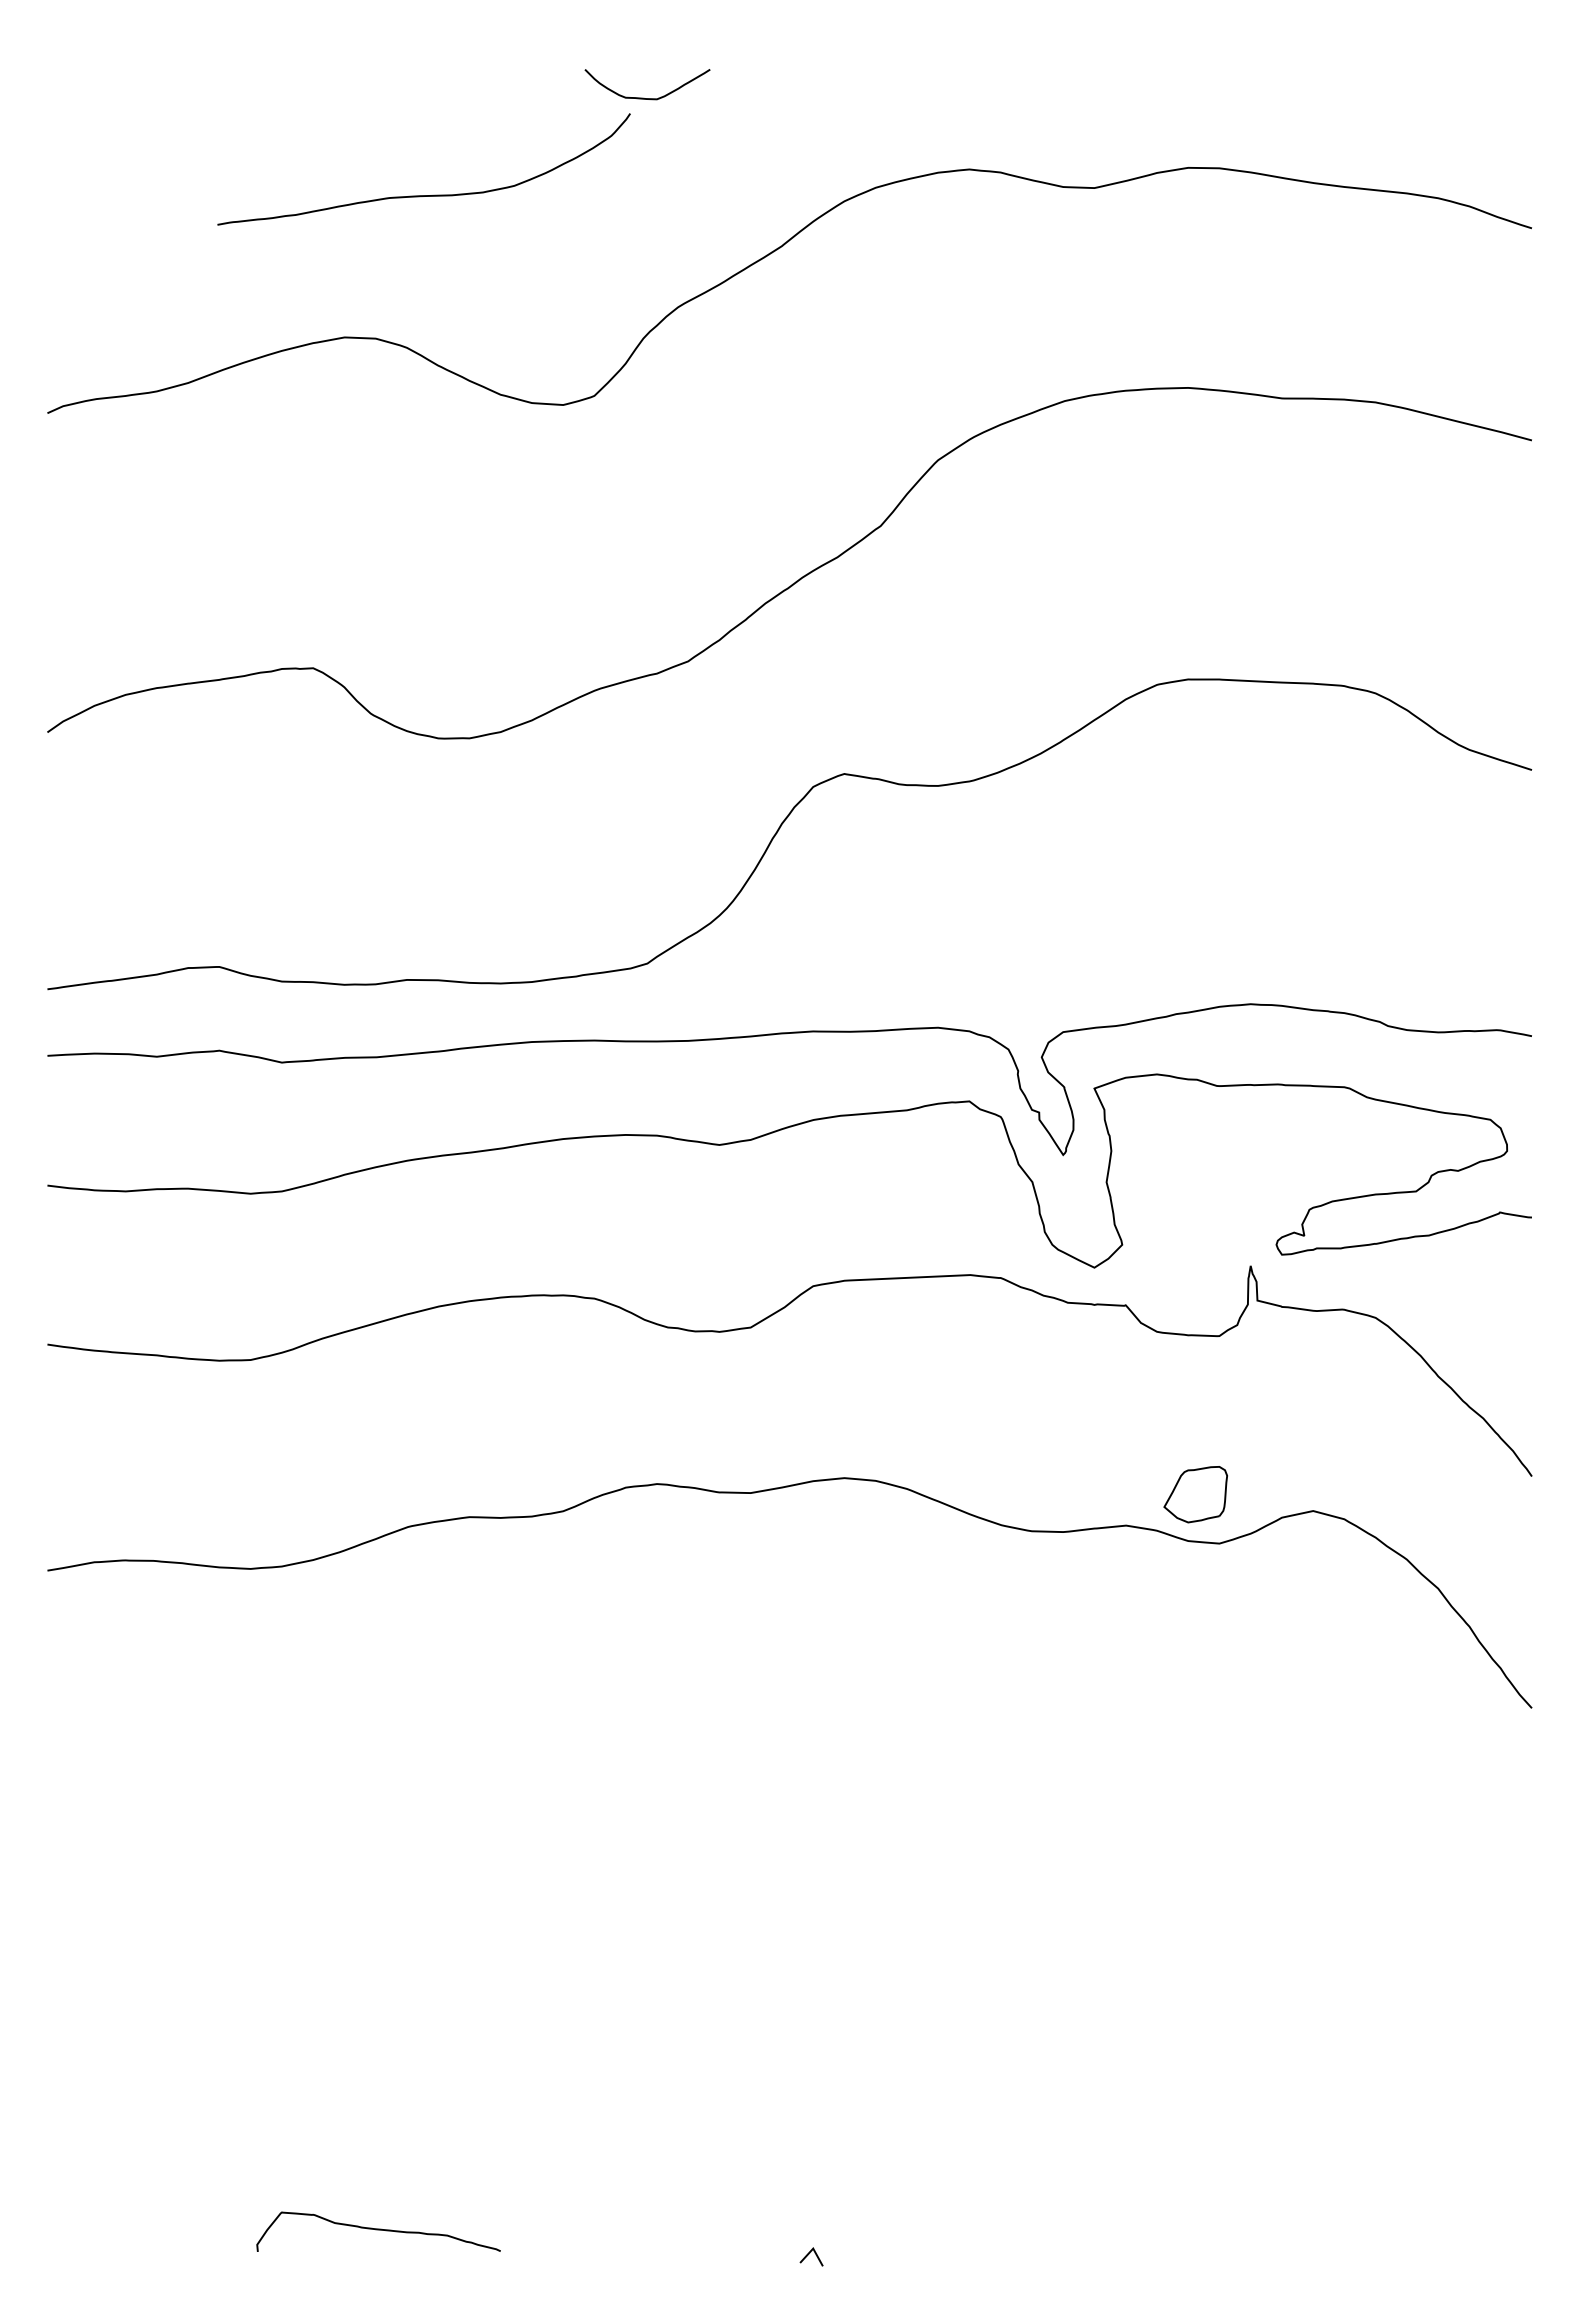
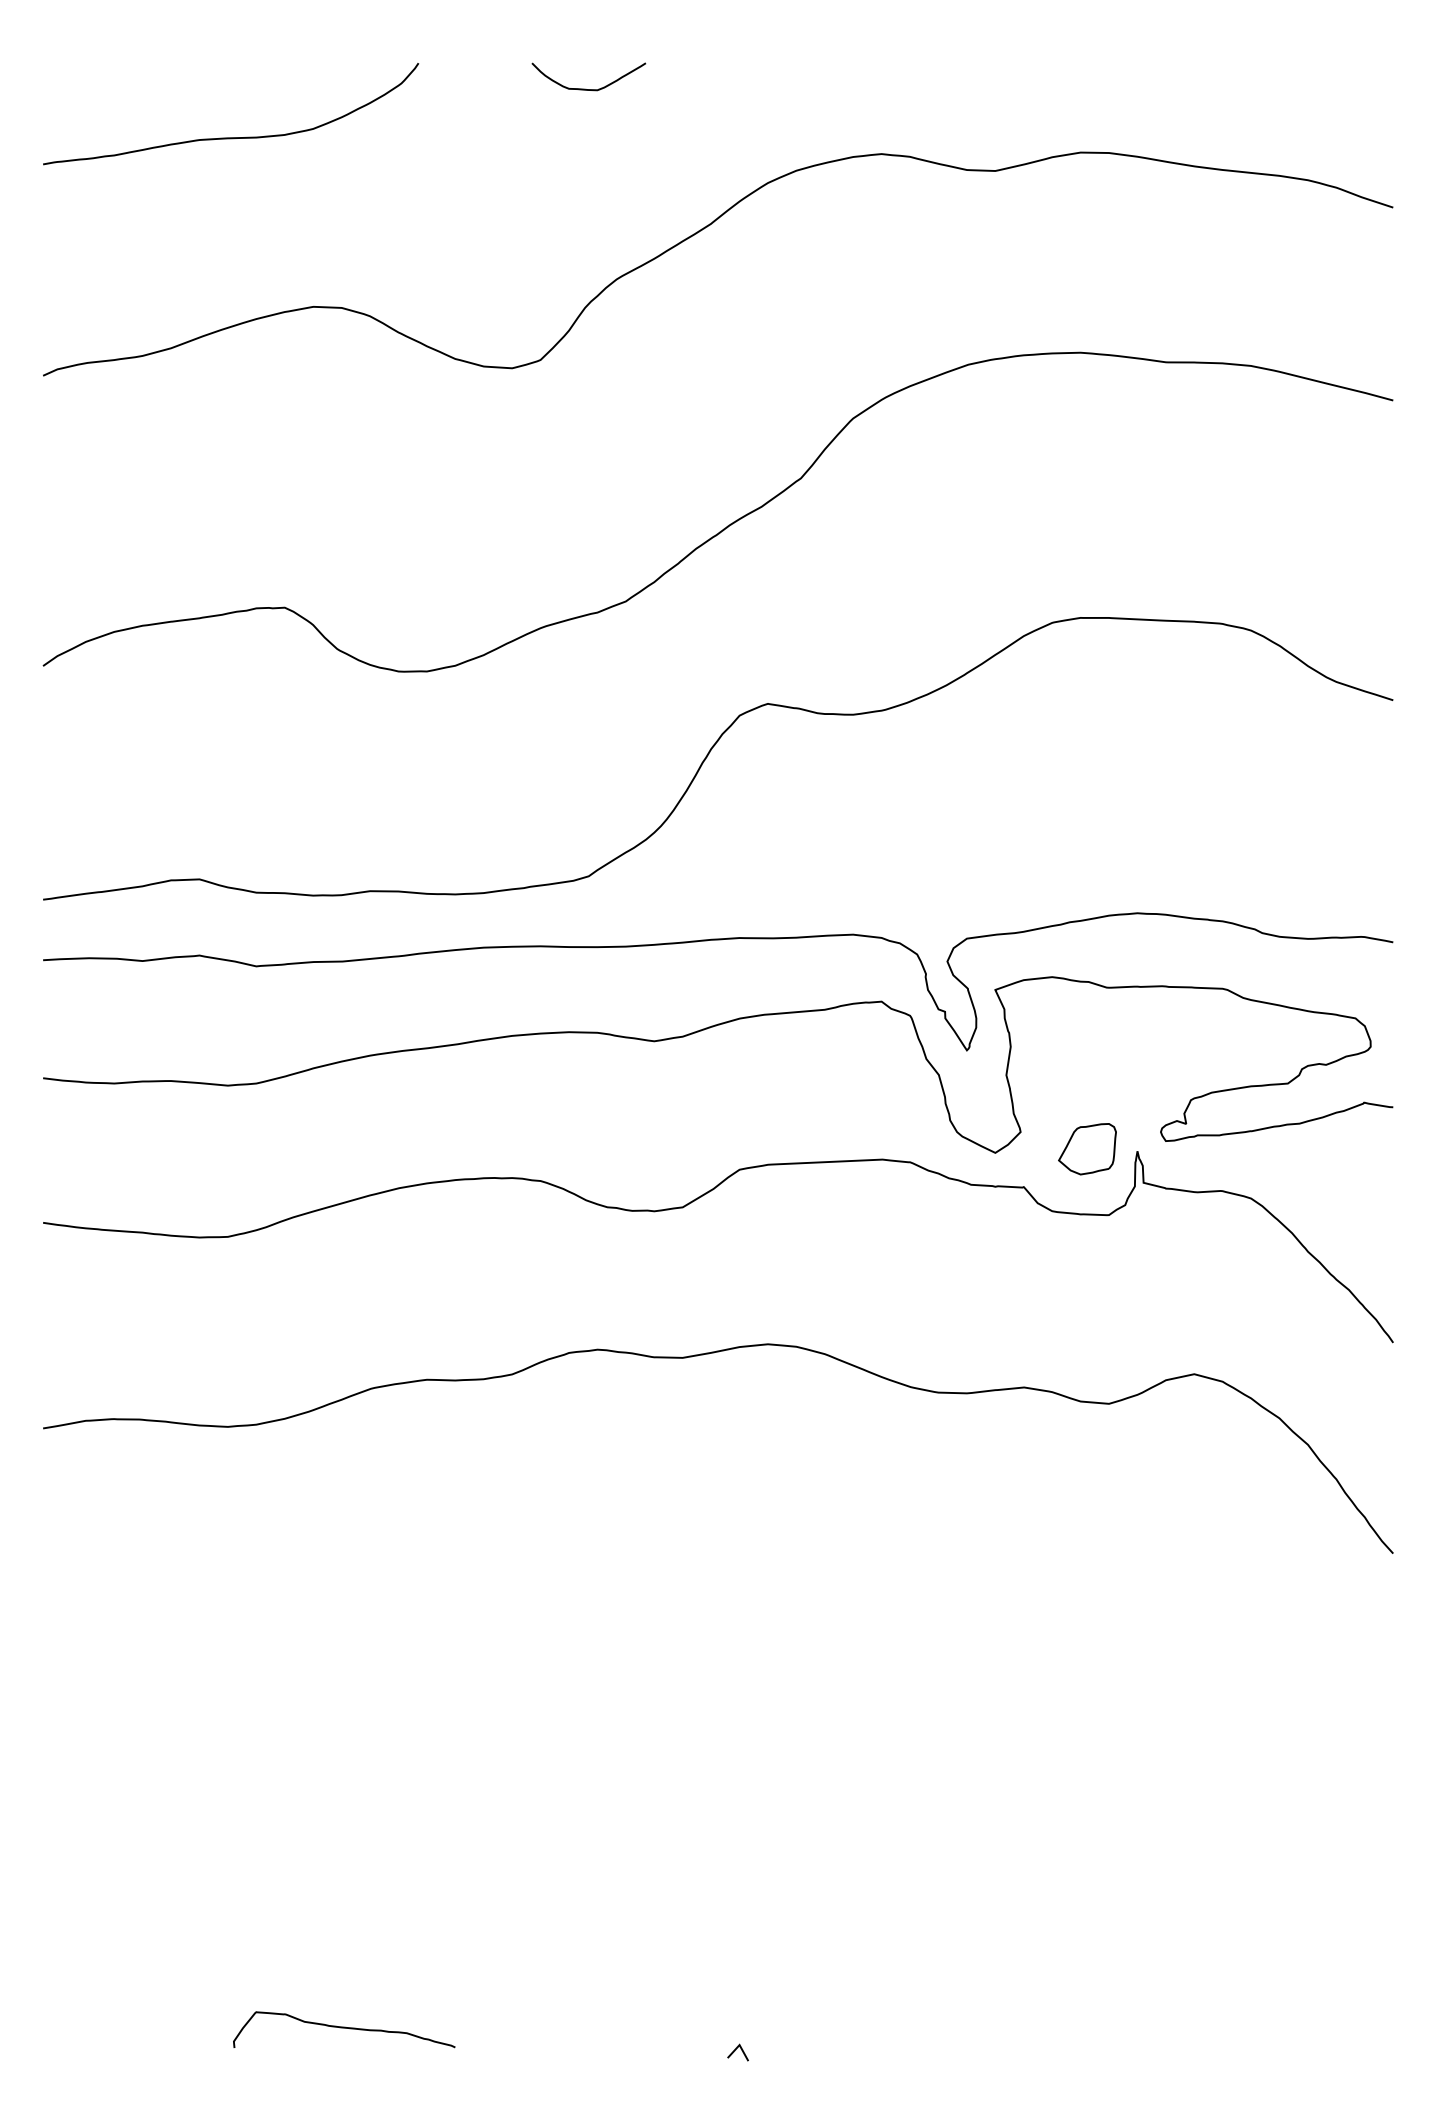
curve: (423, 195) -> (230, 137), moved
part: (1195, 1494) -> (1087, 1149), moved

